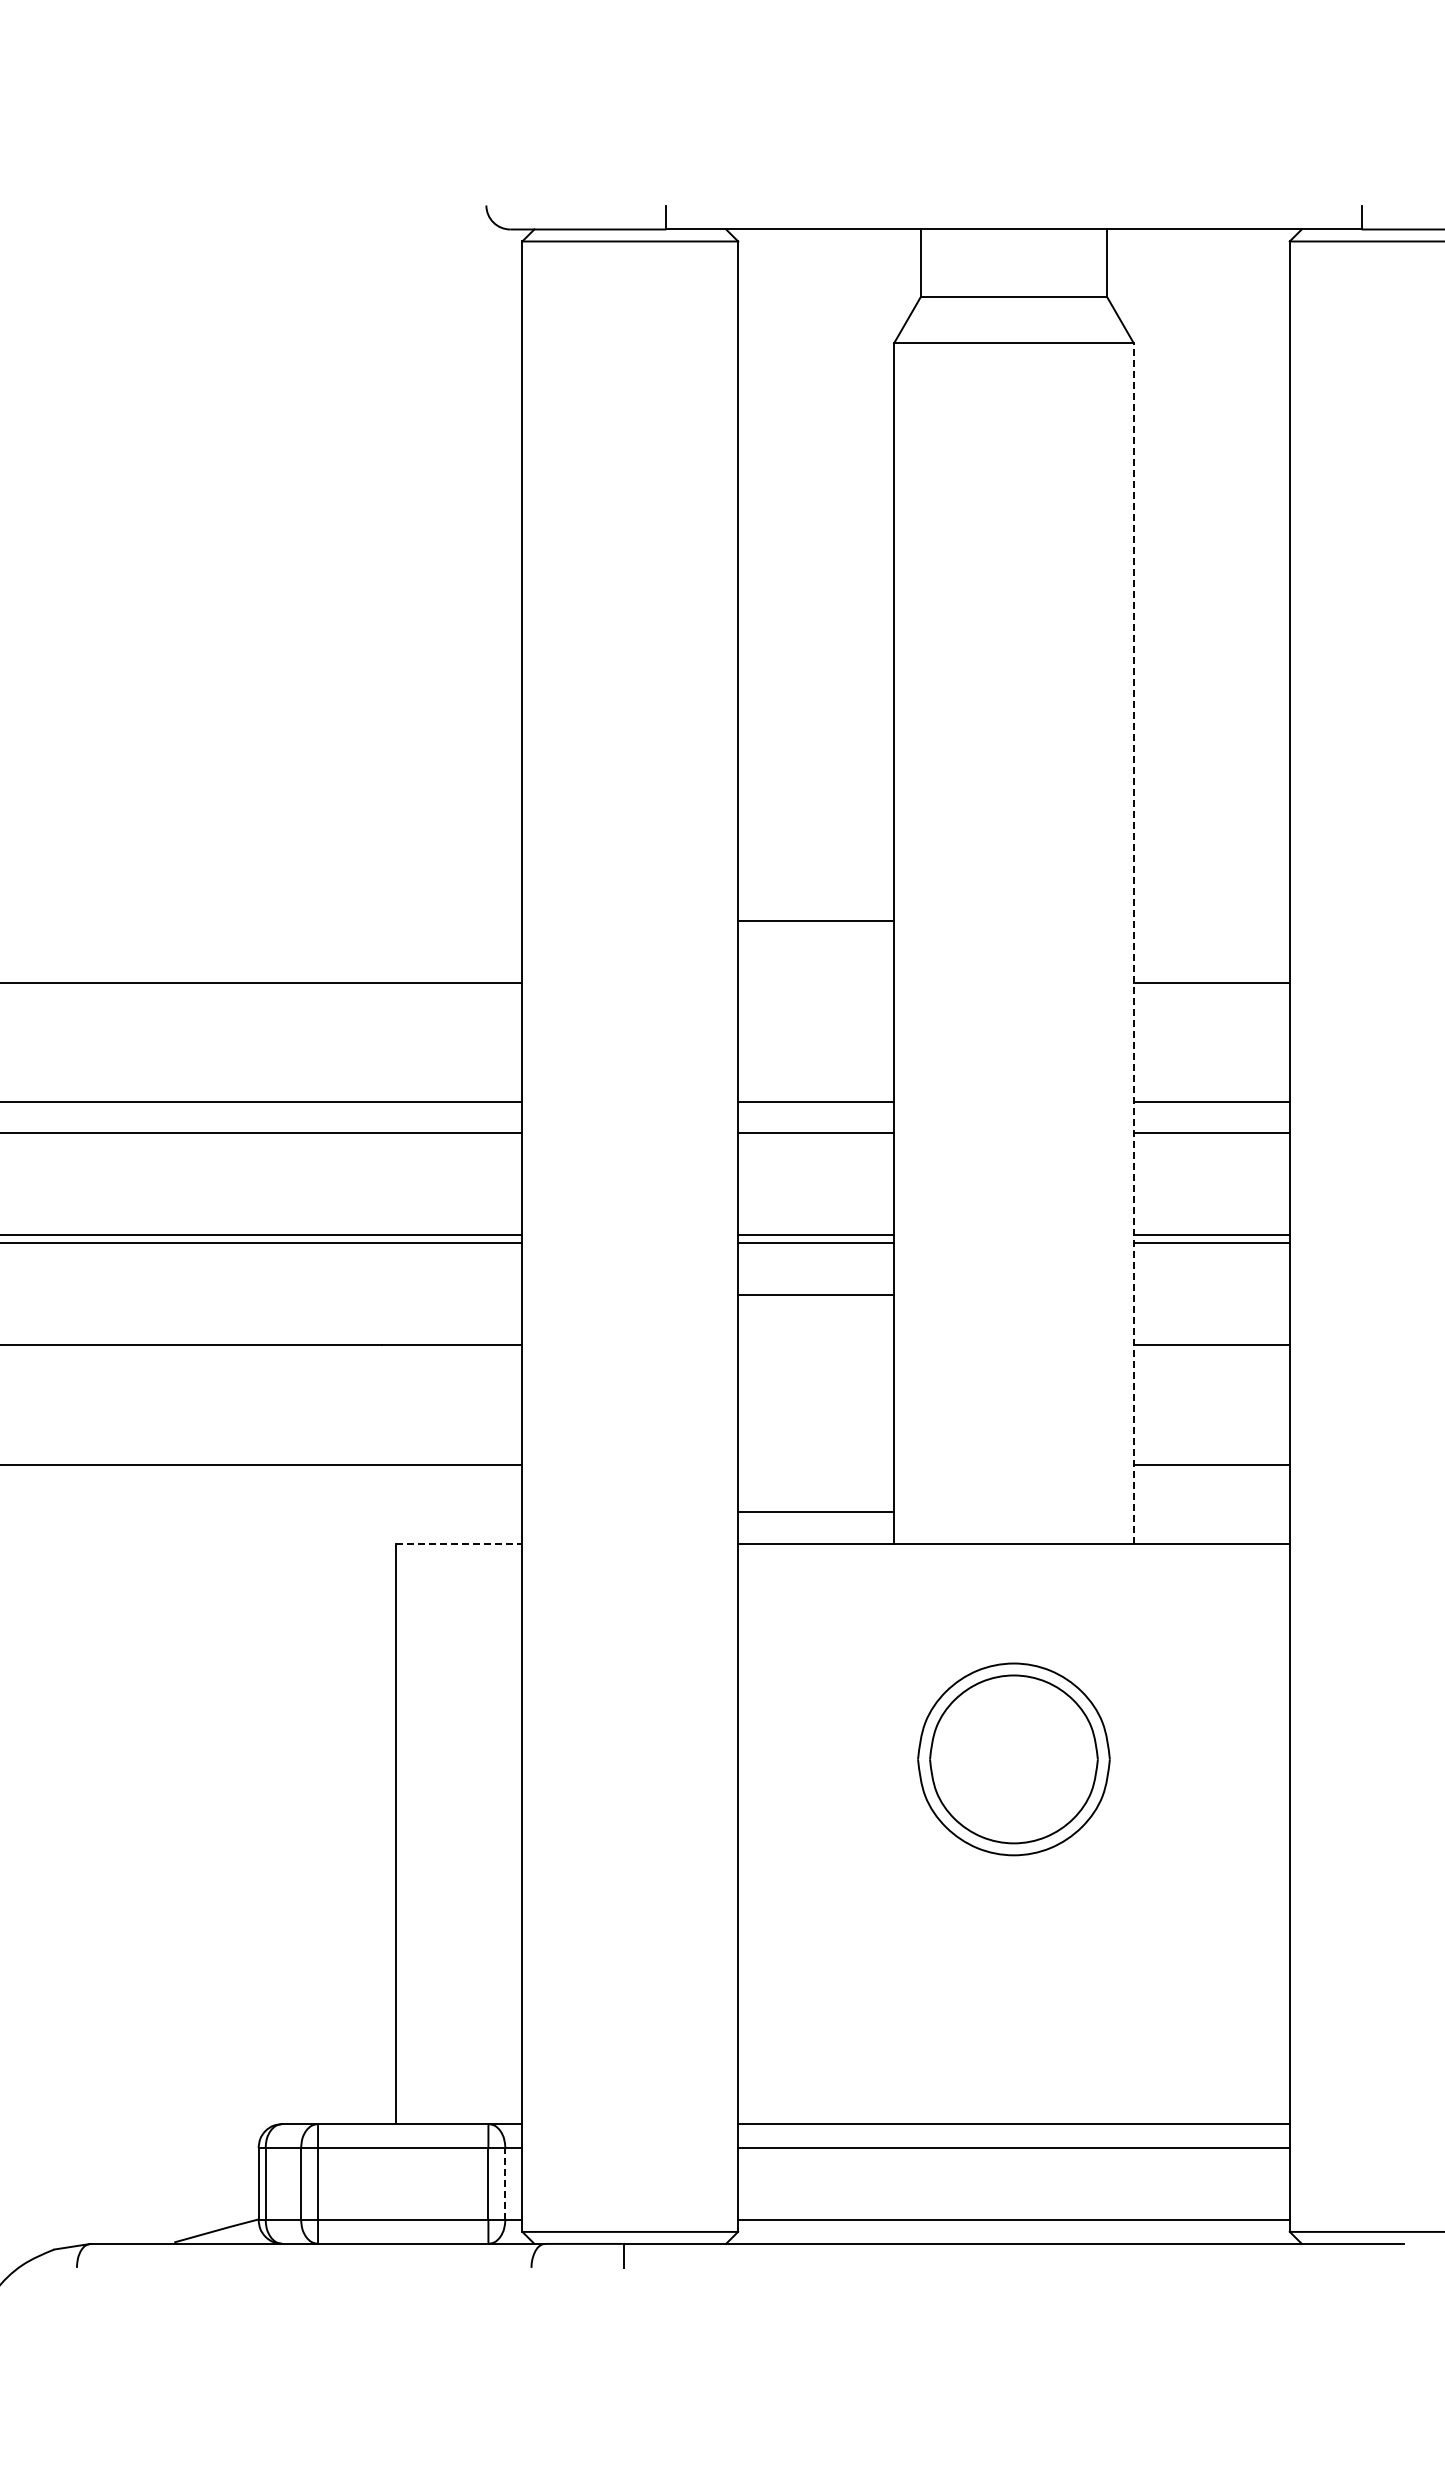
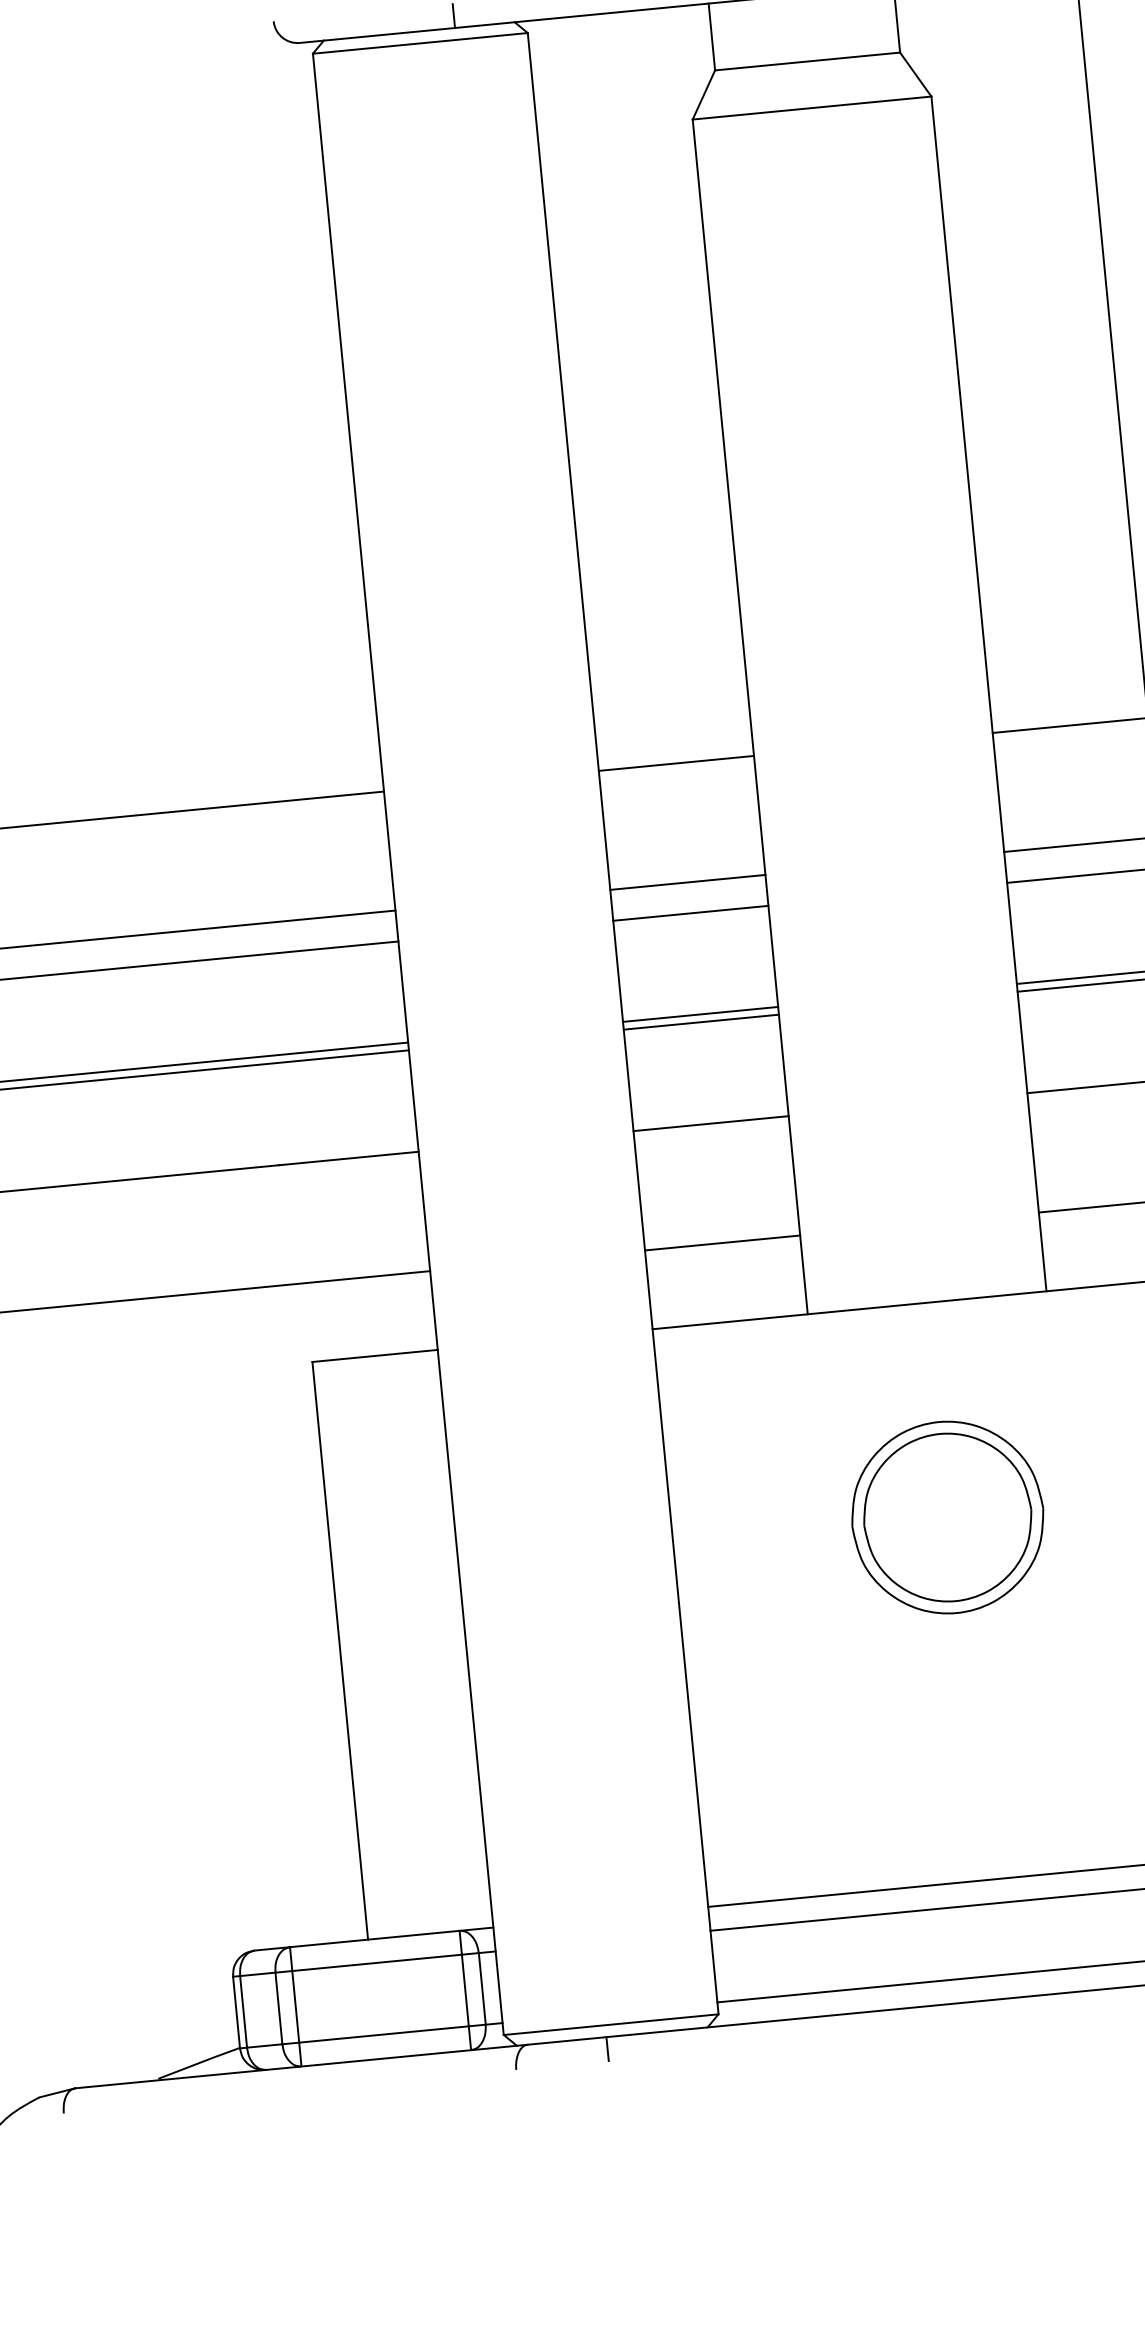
line: (816, 920) -> (676, 763), moved
line: (1133, 943) -> (988, 693), dashed -> solid
line: (816, 1294) -> (711, 1123), moved
line: (816, 1511) -> (722, 1242), moved
line: (459, 1543) -> (375, 1355), dashed -> solid
line: (505, 2183) -> (482, 1988), dashed -> solid

